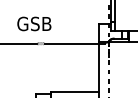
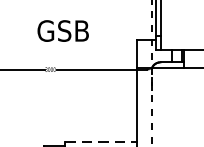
text: (34, 23) -> (63, 30), moved
line: (74, 91) -> (101, 141), solid -> dashed

